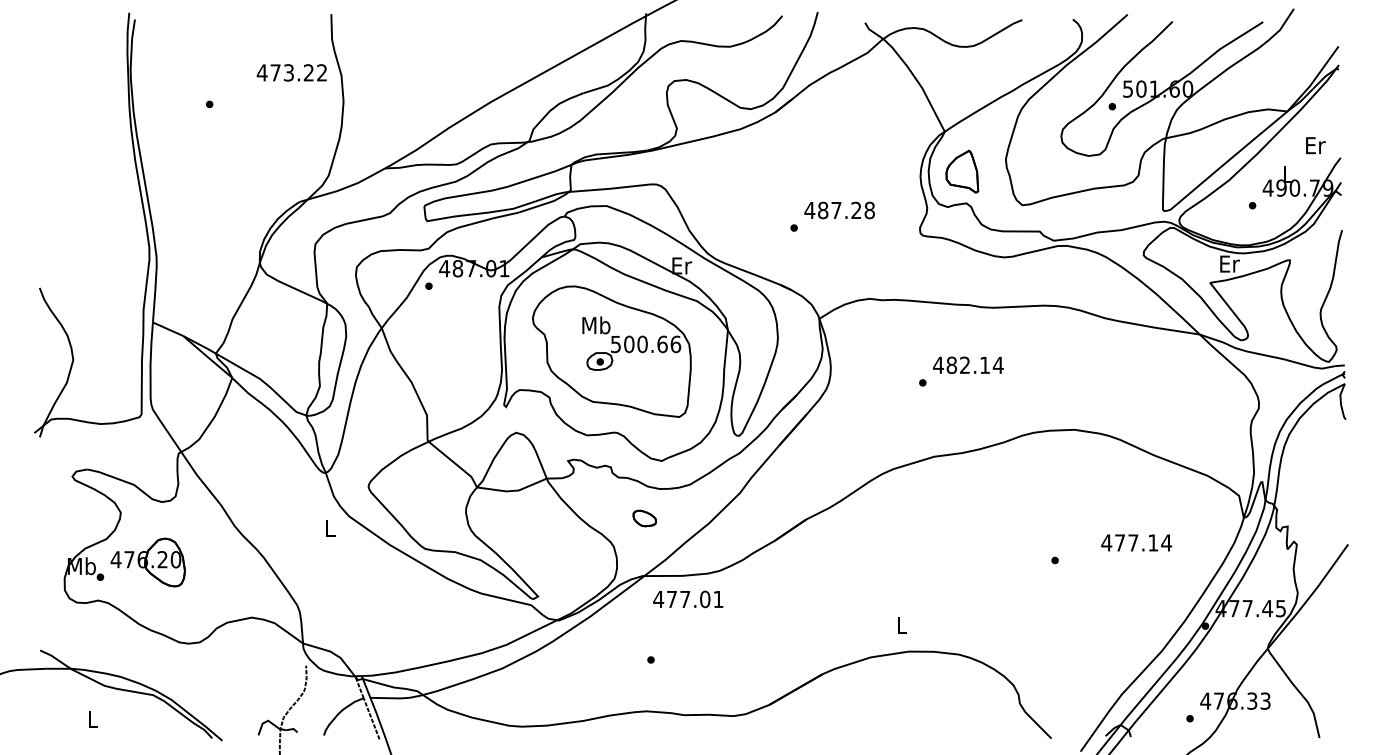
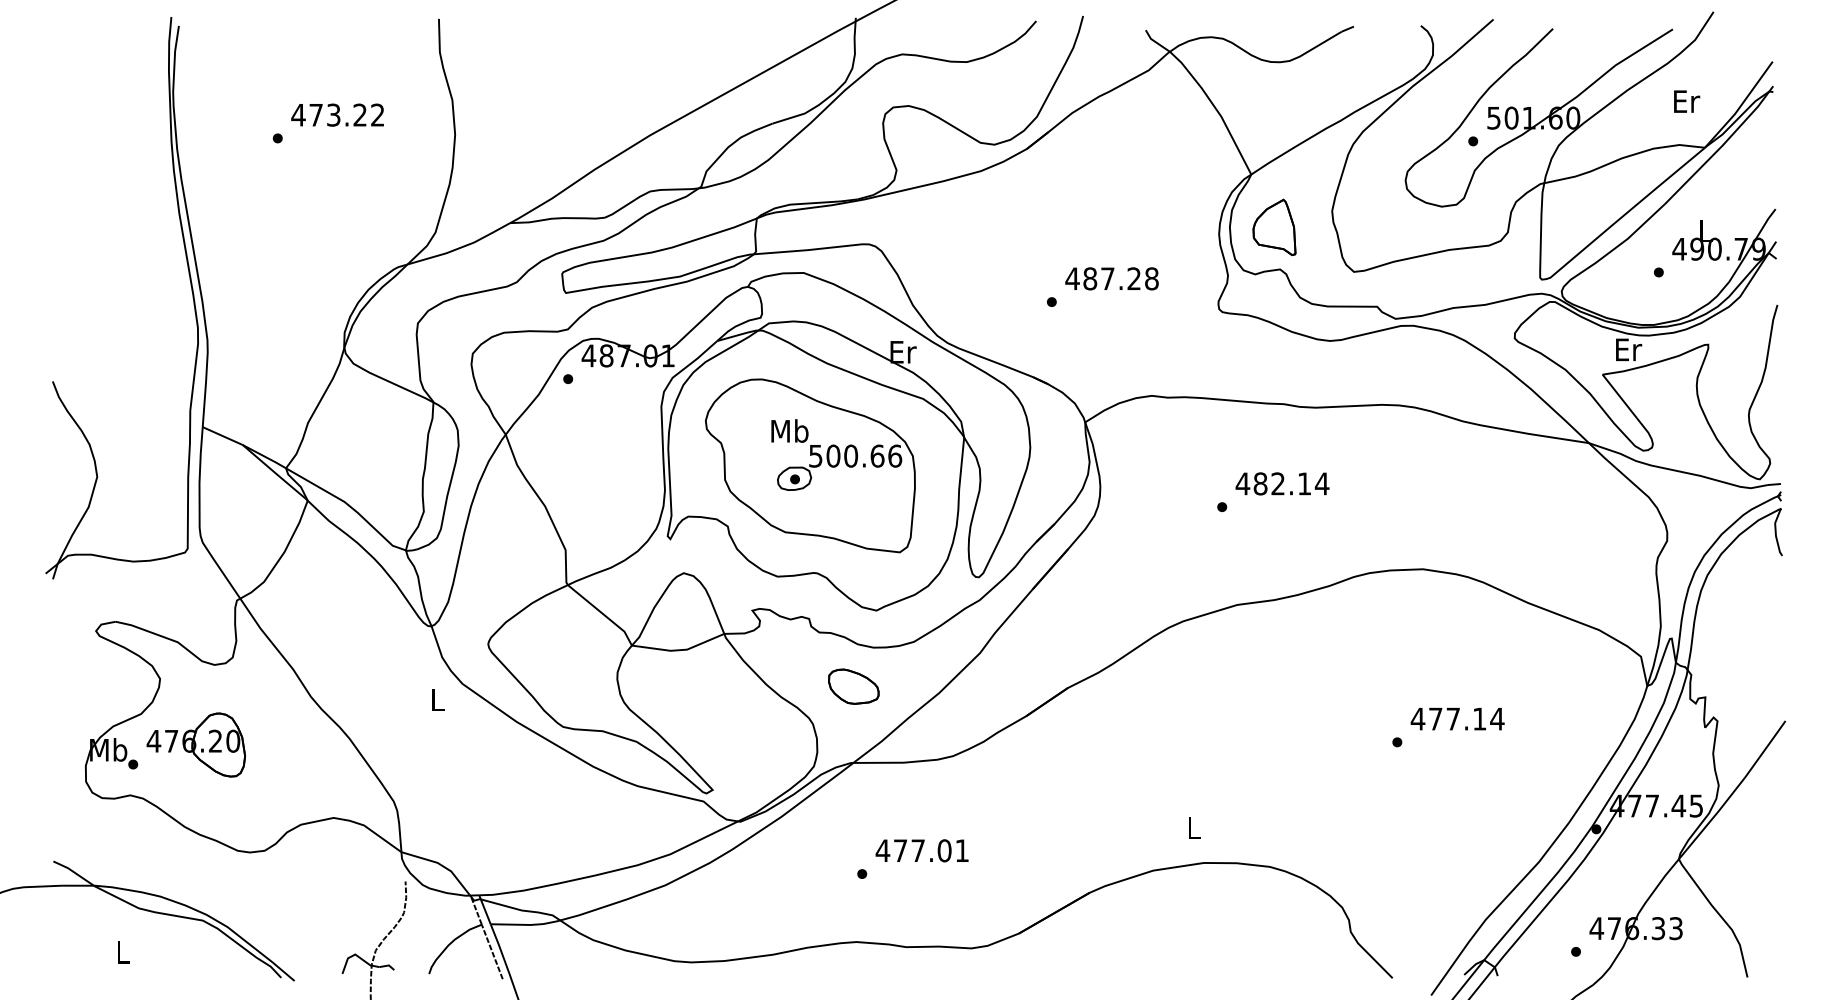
text: (291, 72) -> (337, 114), moved
text: (1315, 145) -> (1686, 101), moved
part: (644, 518) -> (853, 686), size x1.67
text: (1136, 542) -> (1457, 718), moved
text: (688, 599) -> (922, 850), moved

